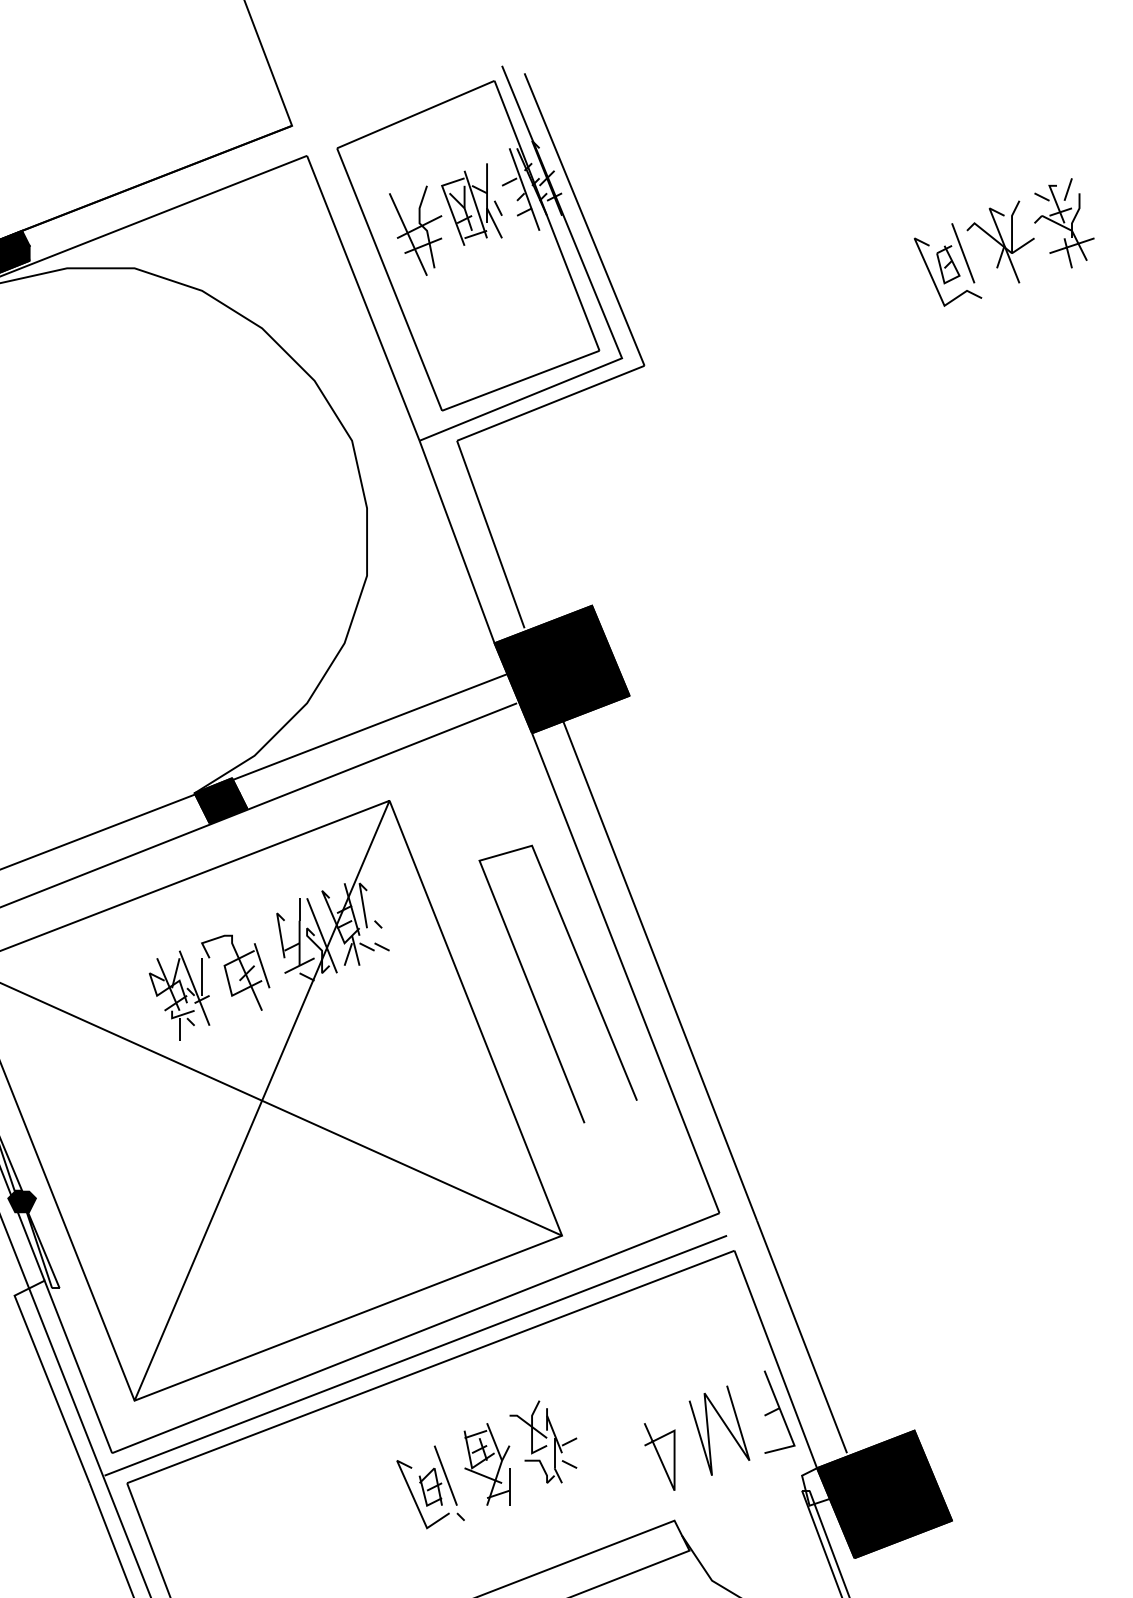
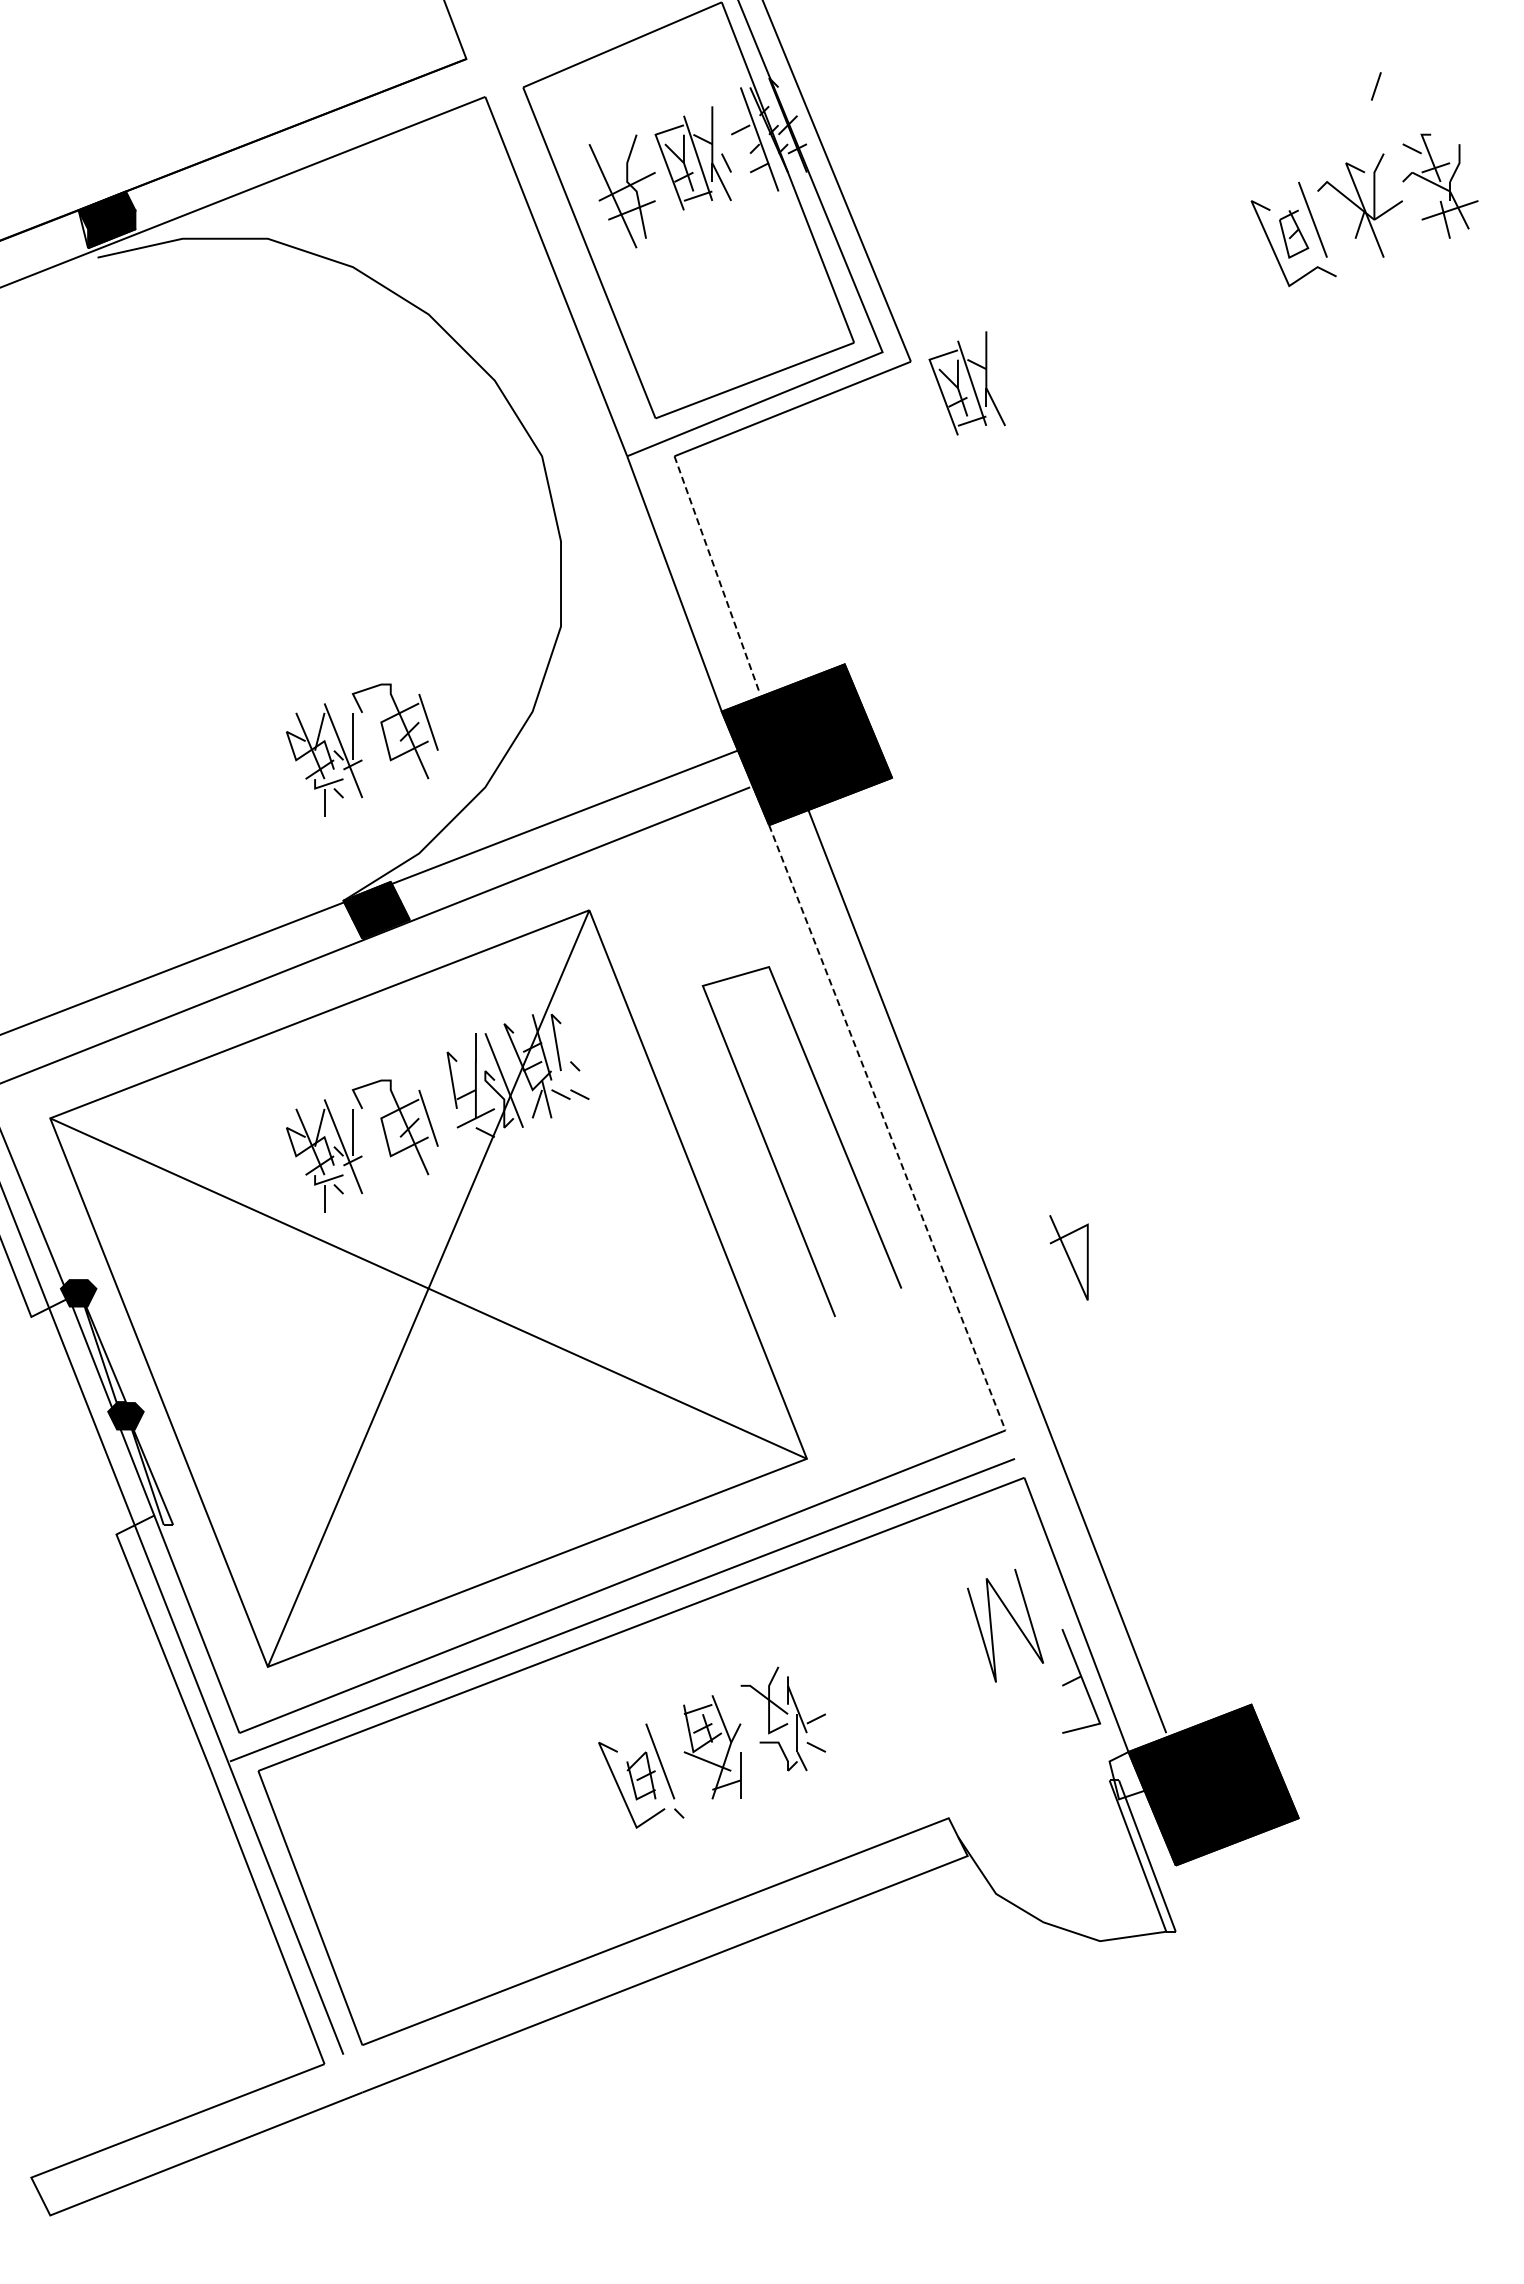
line: (1068, 189) -> (1376, 86), moved
part: (688, 383) -> (966, 383), added
line: (491, 534) -> (717, 574), solid -> dashed
part: (202, 673) -> (353, 749), added
line: (625, 973) -> (887, 1127), solid -> dashed
line: (725, 1425) -> (1012, 1619), moved
line: (659, 1456) -> (1068, 1257), moved

